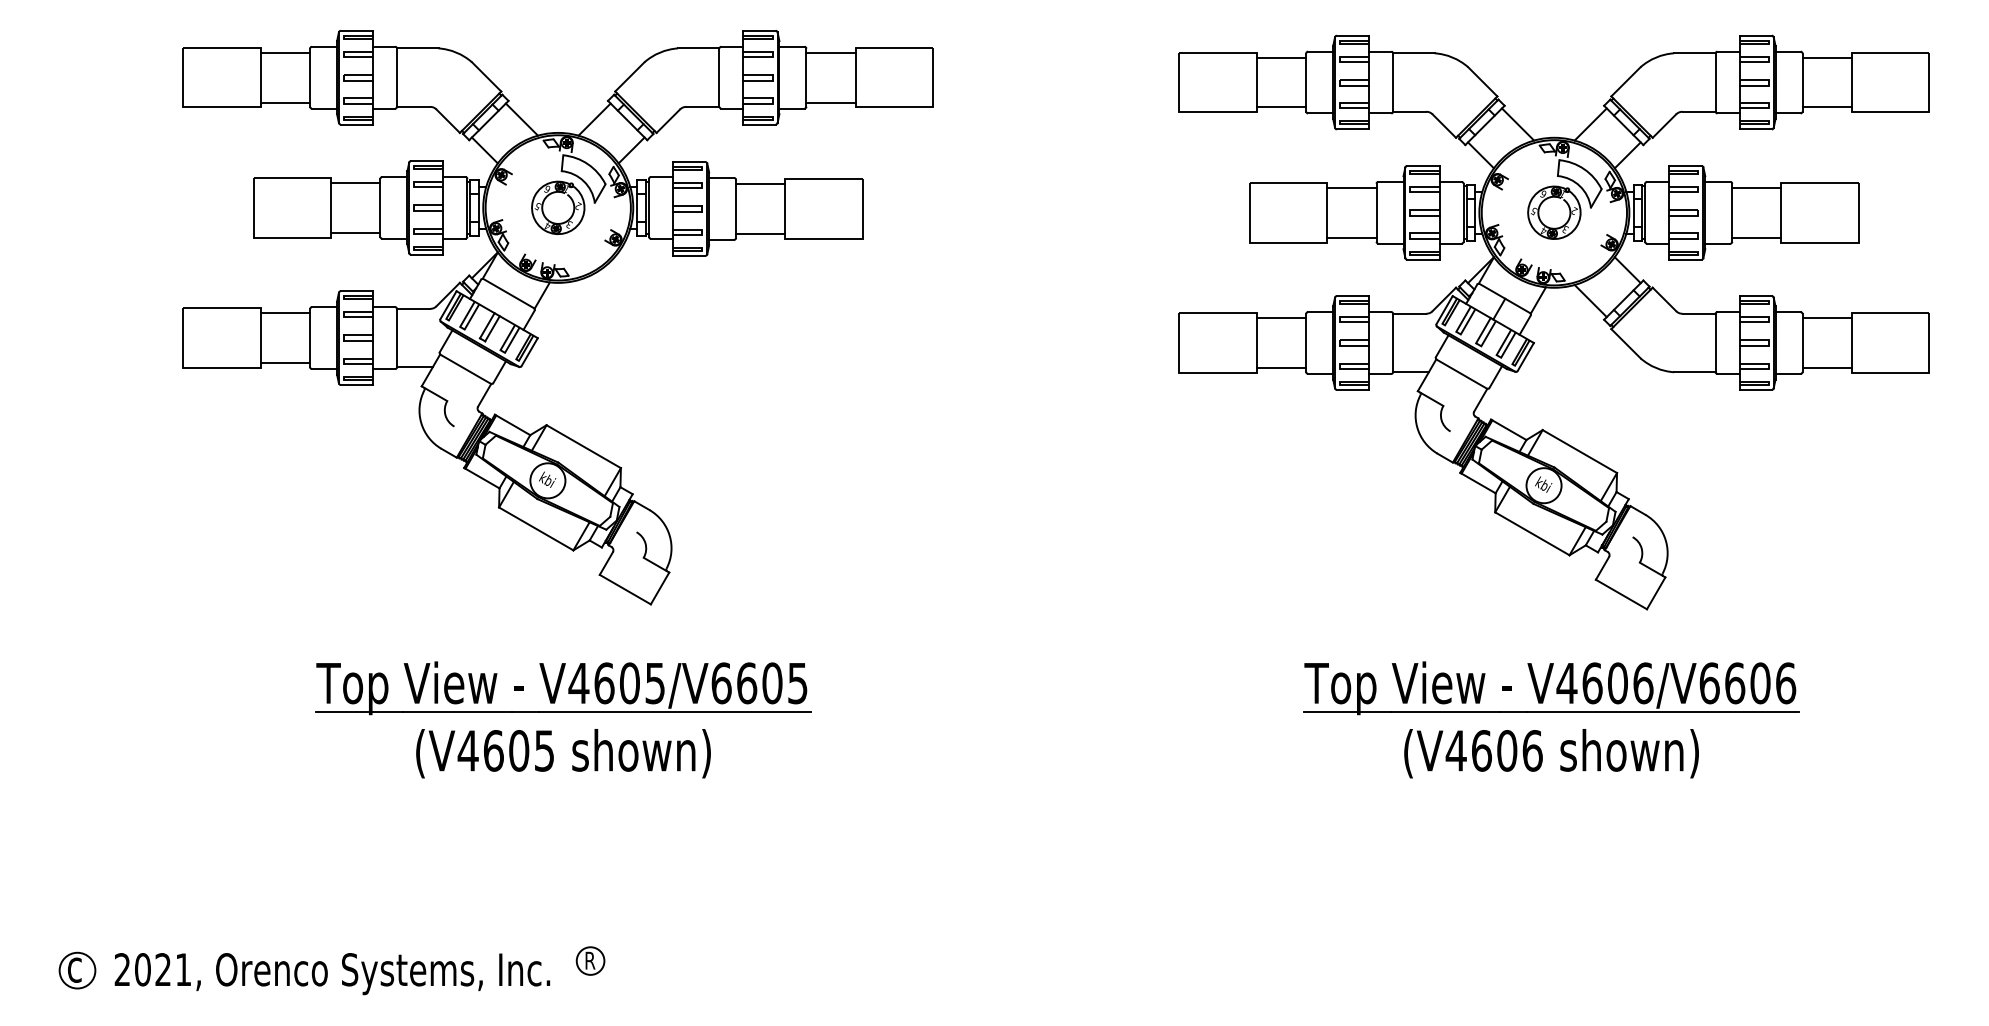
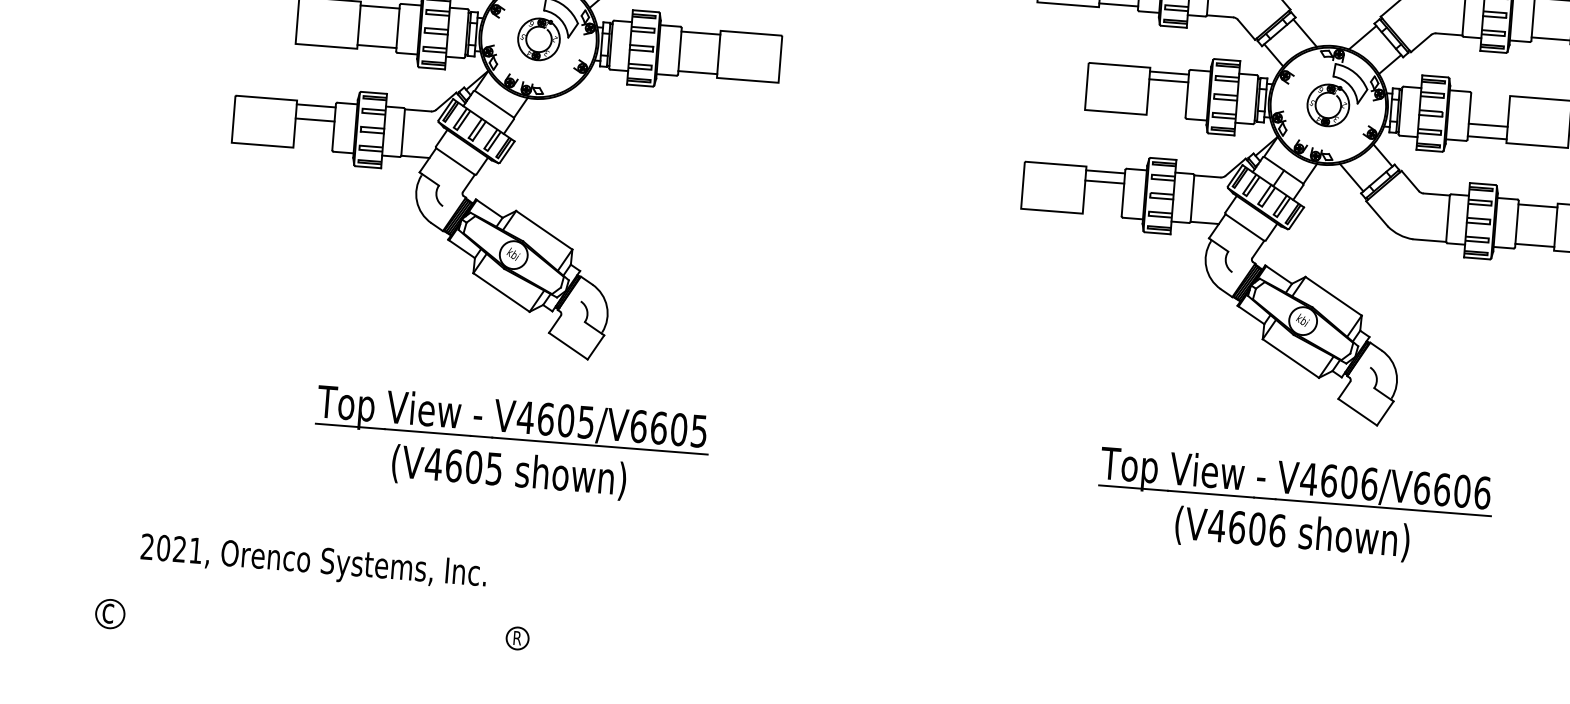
line: (1756, 187) -> (1488, 124), moved
line: (1351, 237) -> (1168, 80), moved
line: (285, 363) -> (315, 120), moved
line: (1281, 367) -> (1104, 181), moved
text: (332, 974) -> (313, 563), moved

